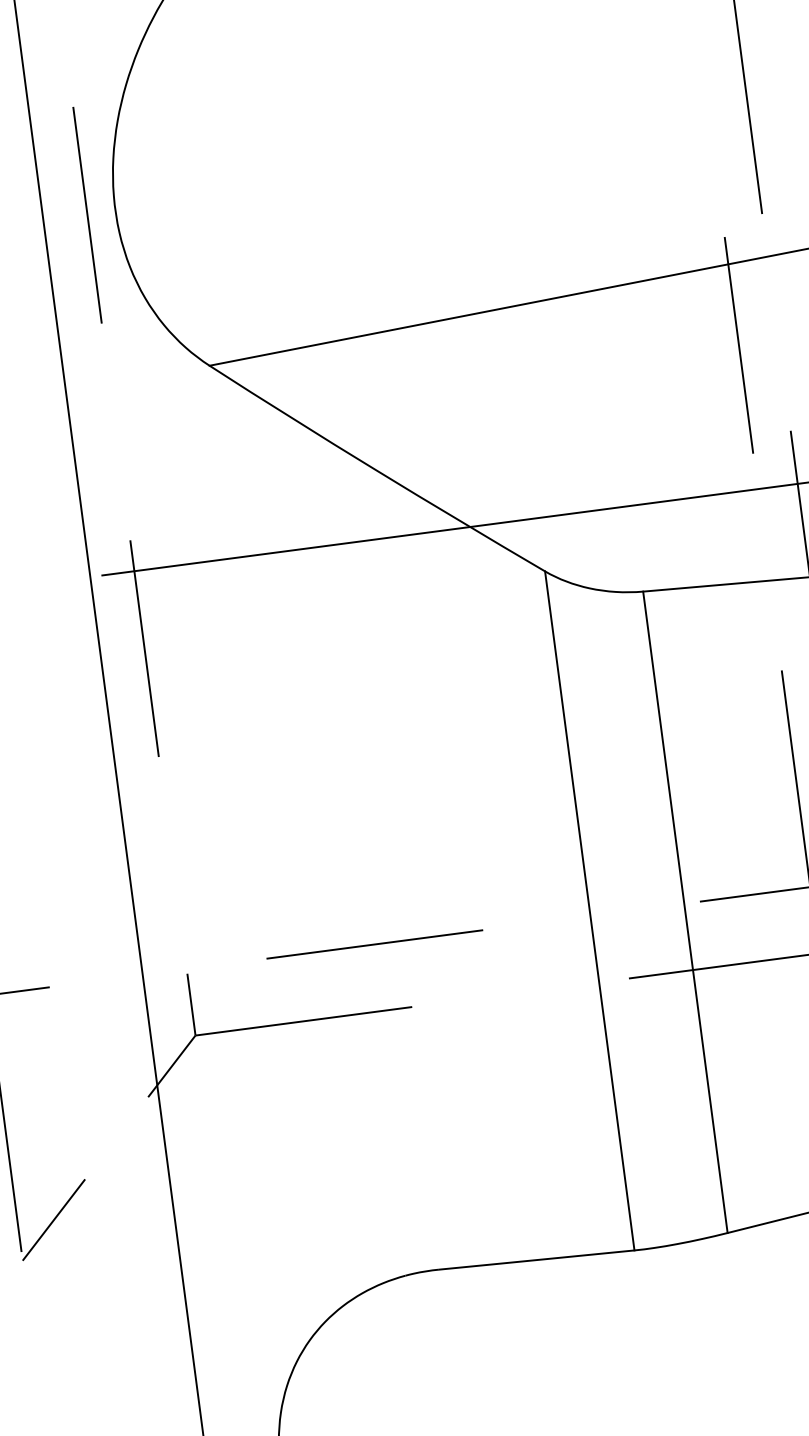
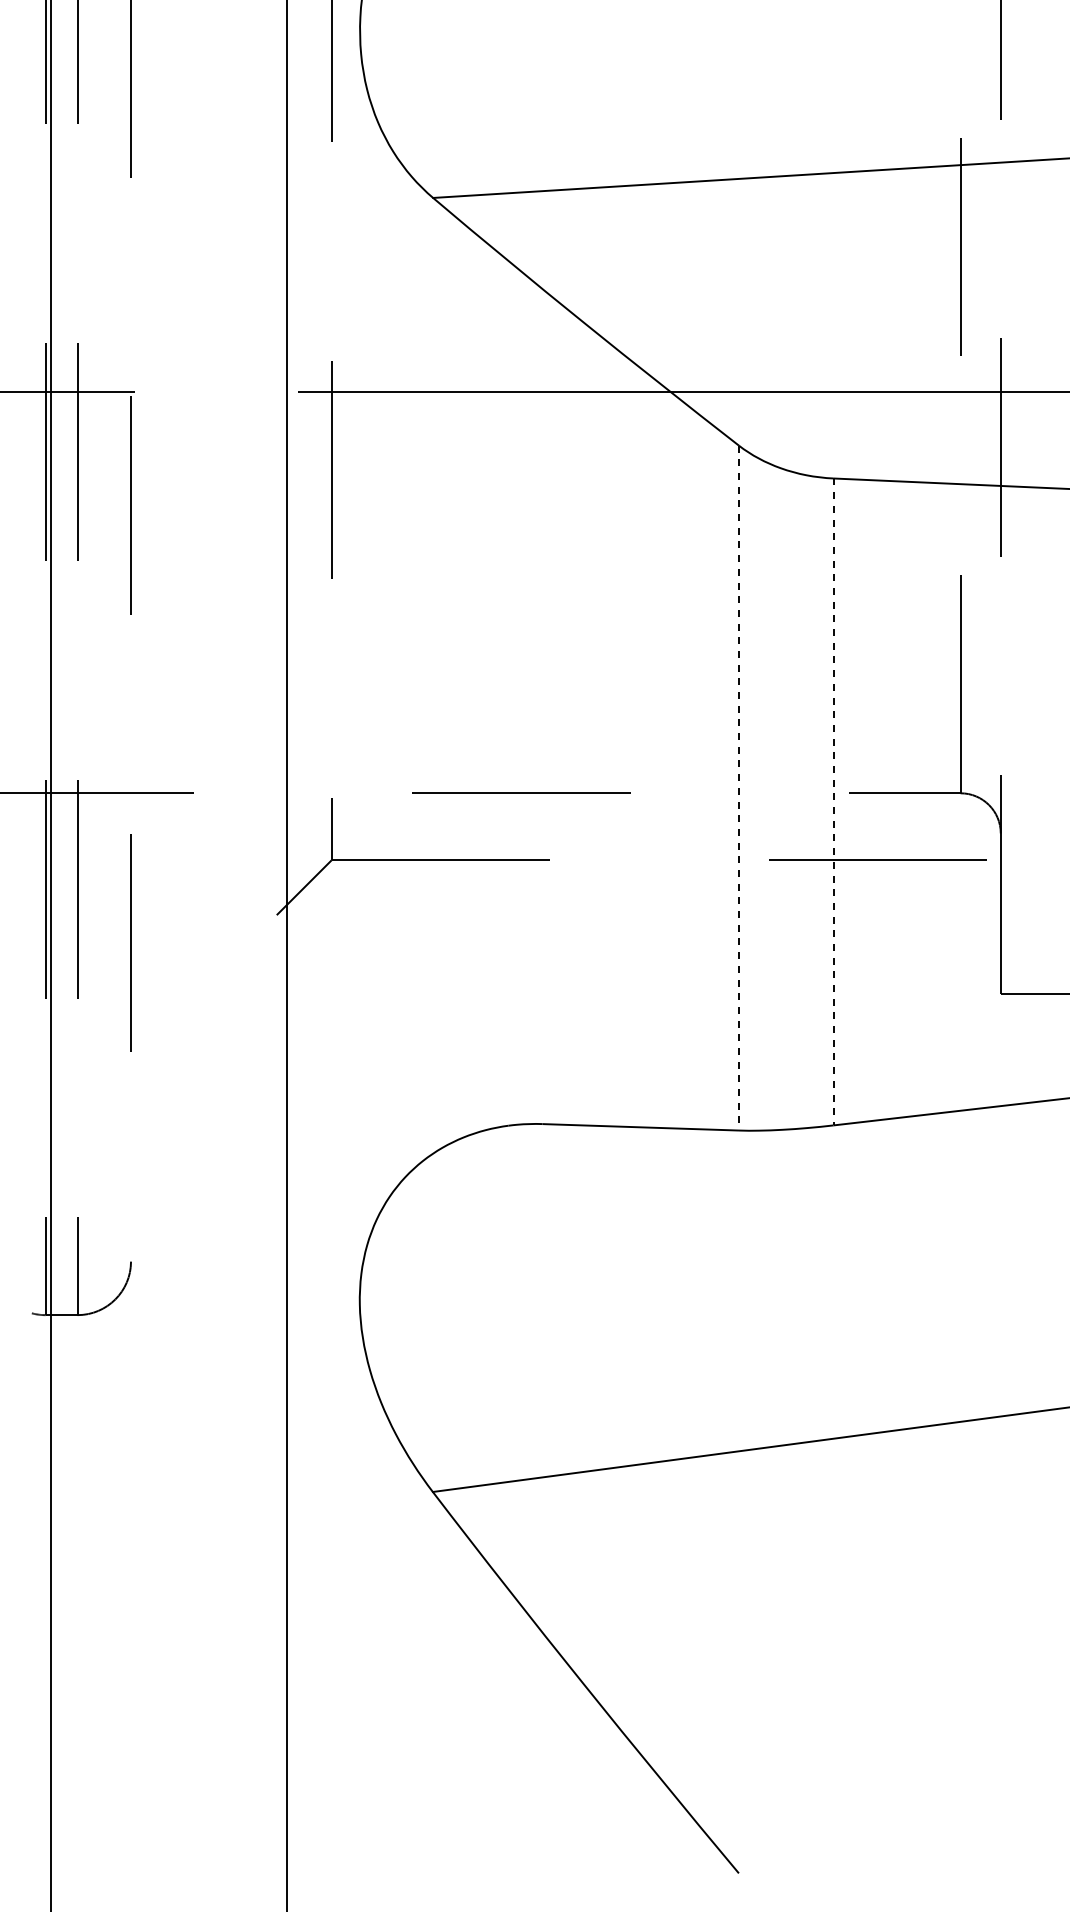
line: (589, 911) -> (738, 788), solid -> dashed
line: (685, 912) -> (833, 802), solid -> dashed
line: (54, 1219) -> (167, 1024), removed

